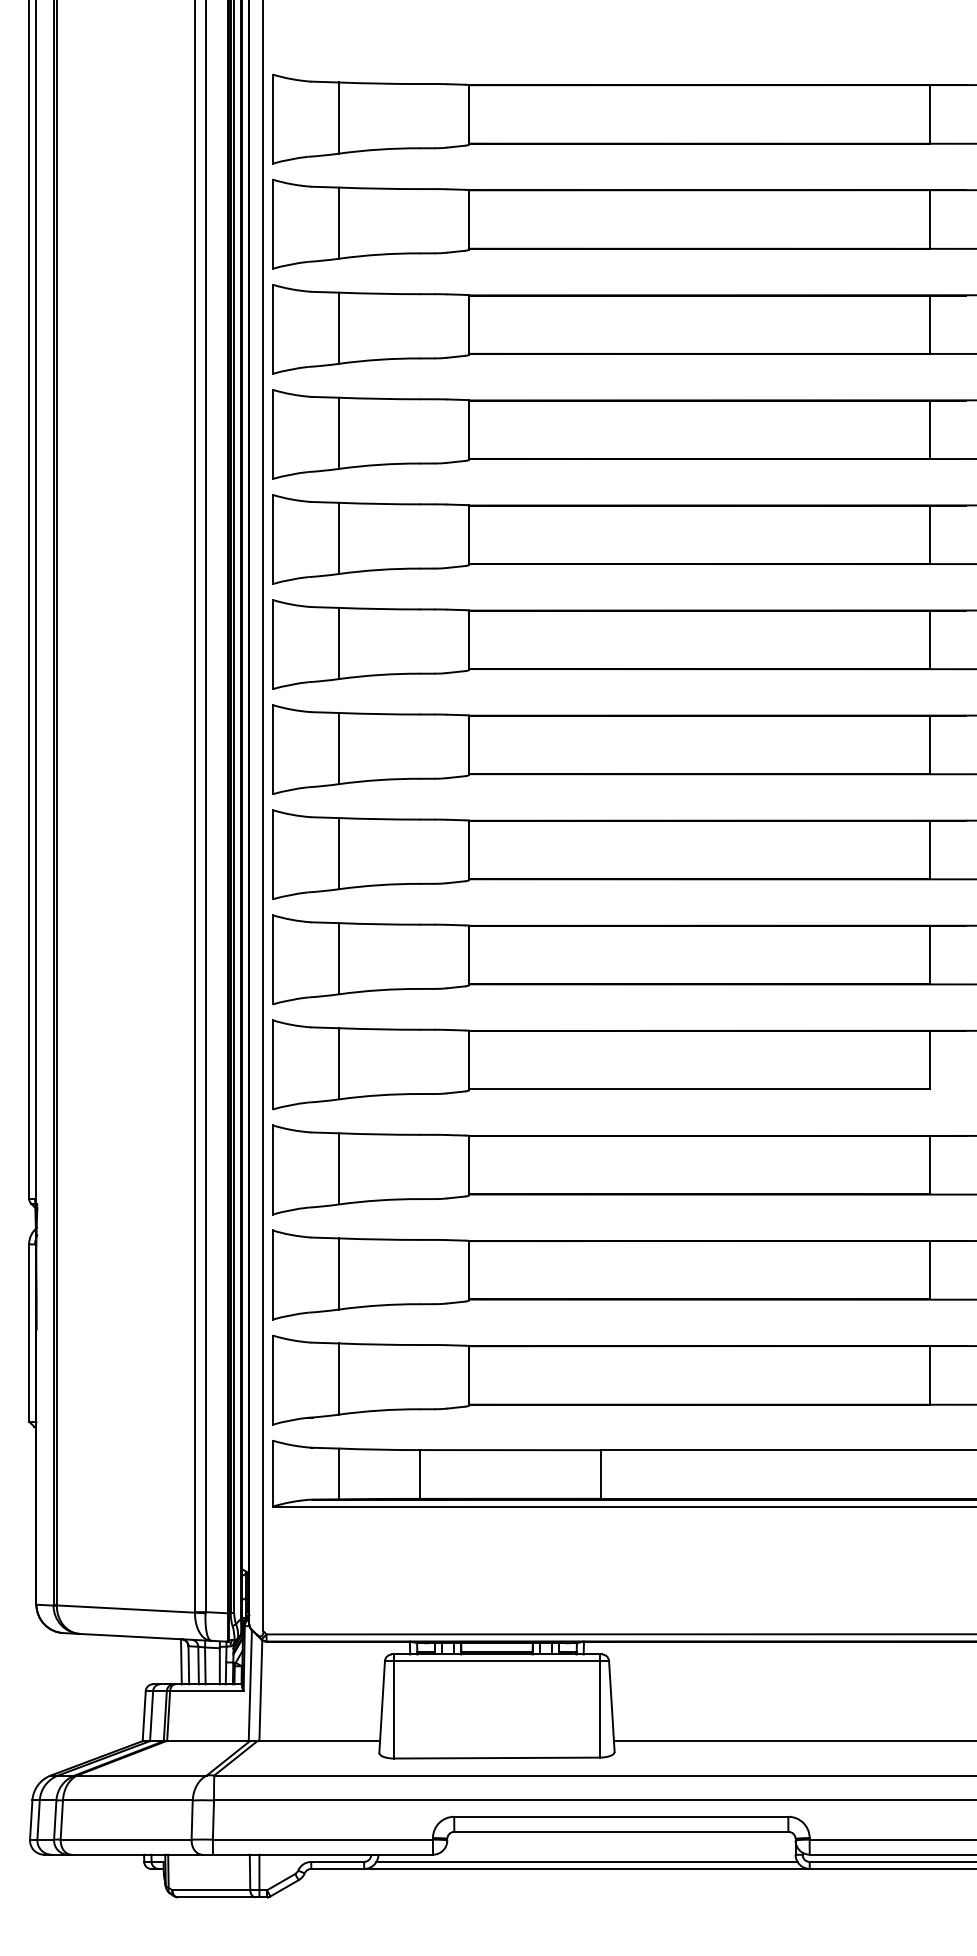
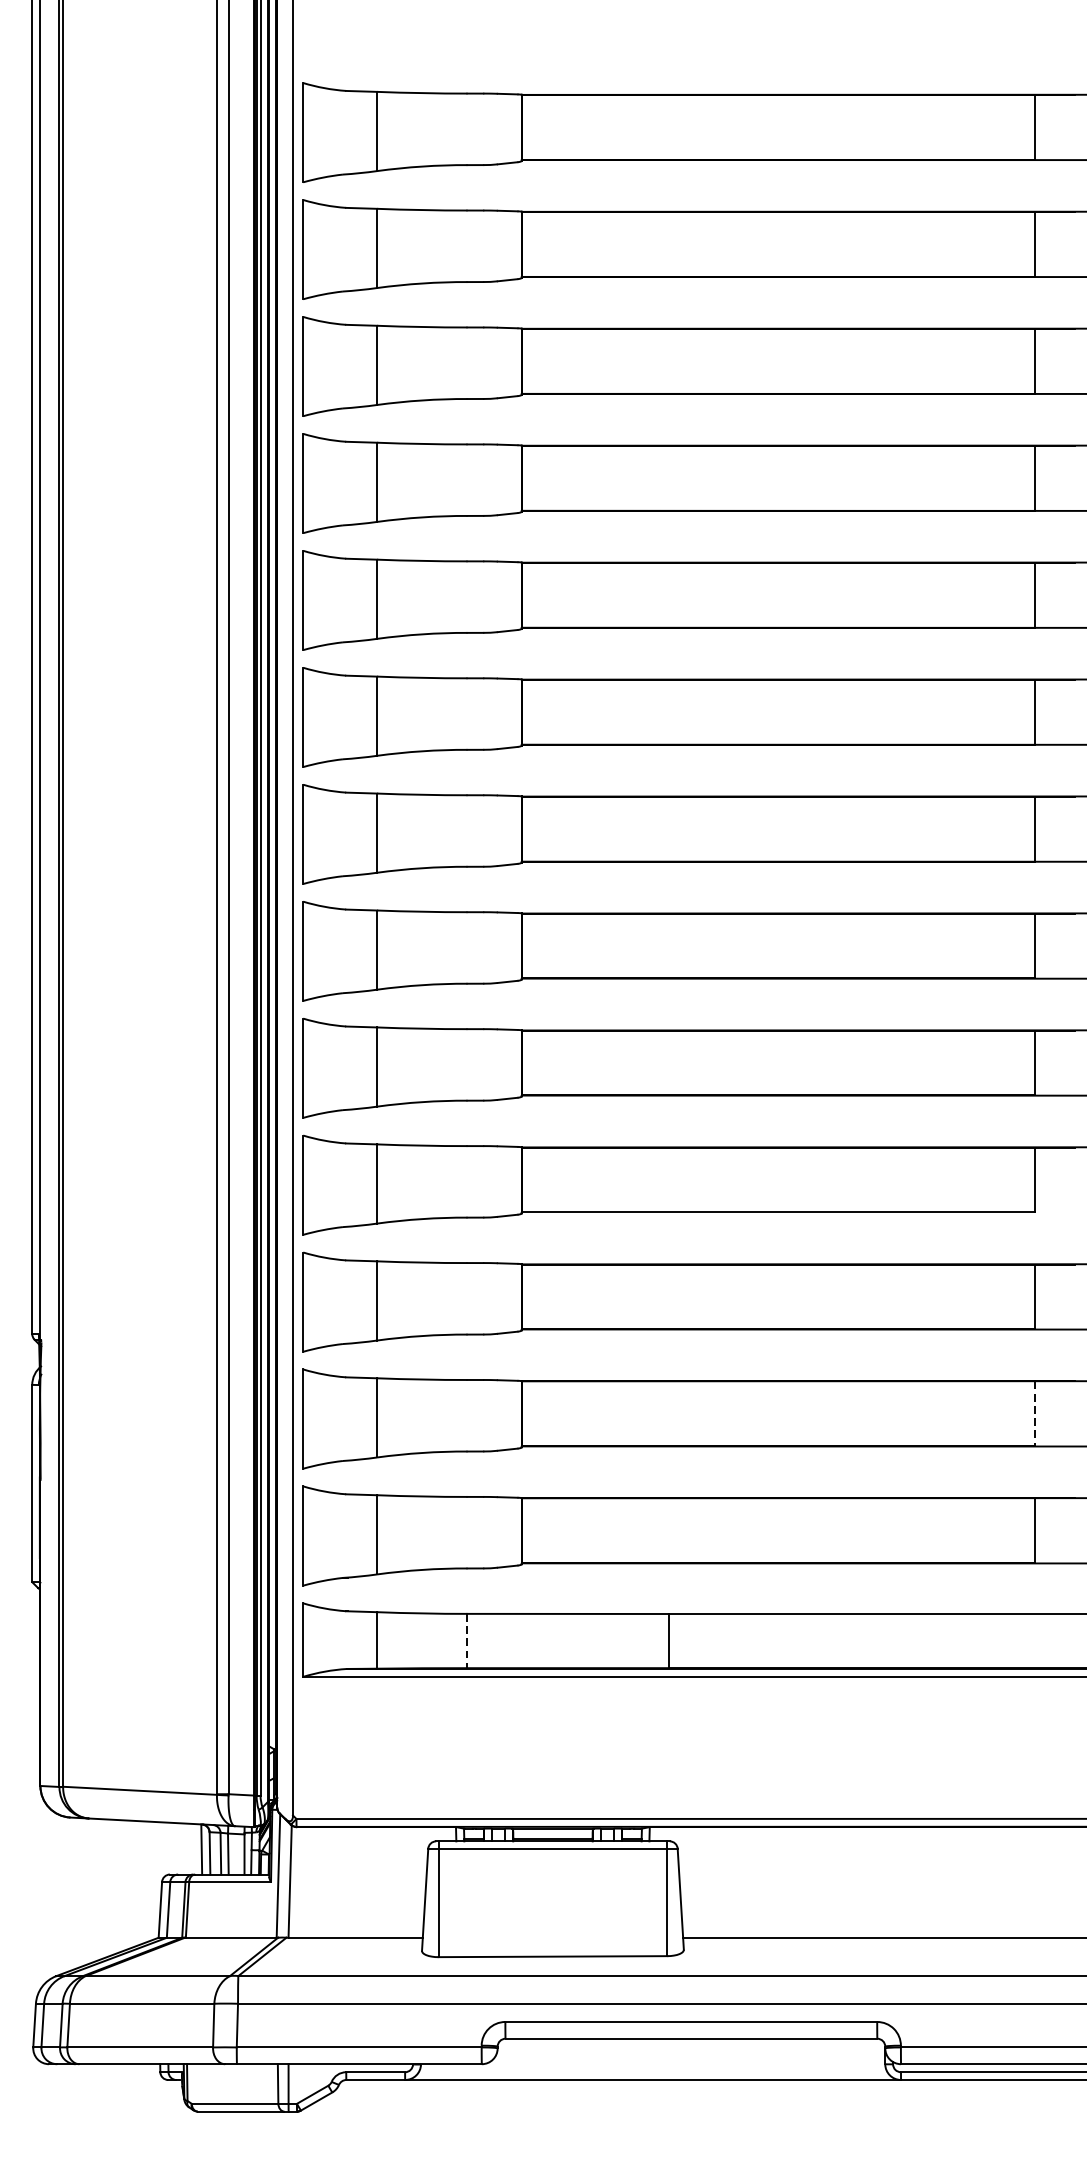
line: (930, 1270) -> (1035, 1414), solid -> dashed
line: (420, 1474) -> (467, 1641), solid -> dashed
line: (586, 1861) -> (652, 2071), removed

